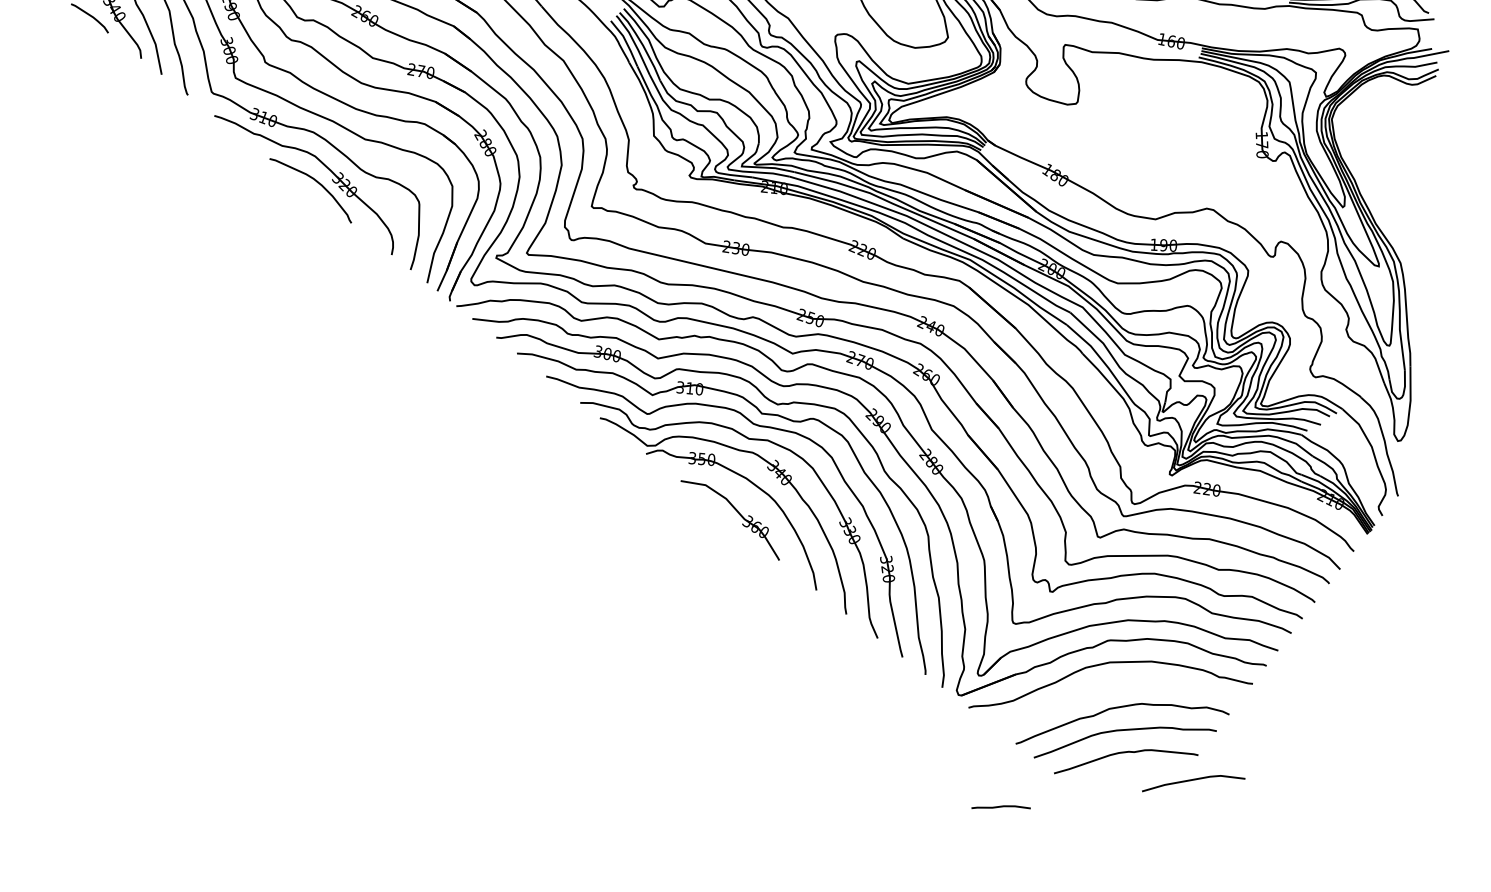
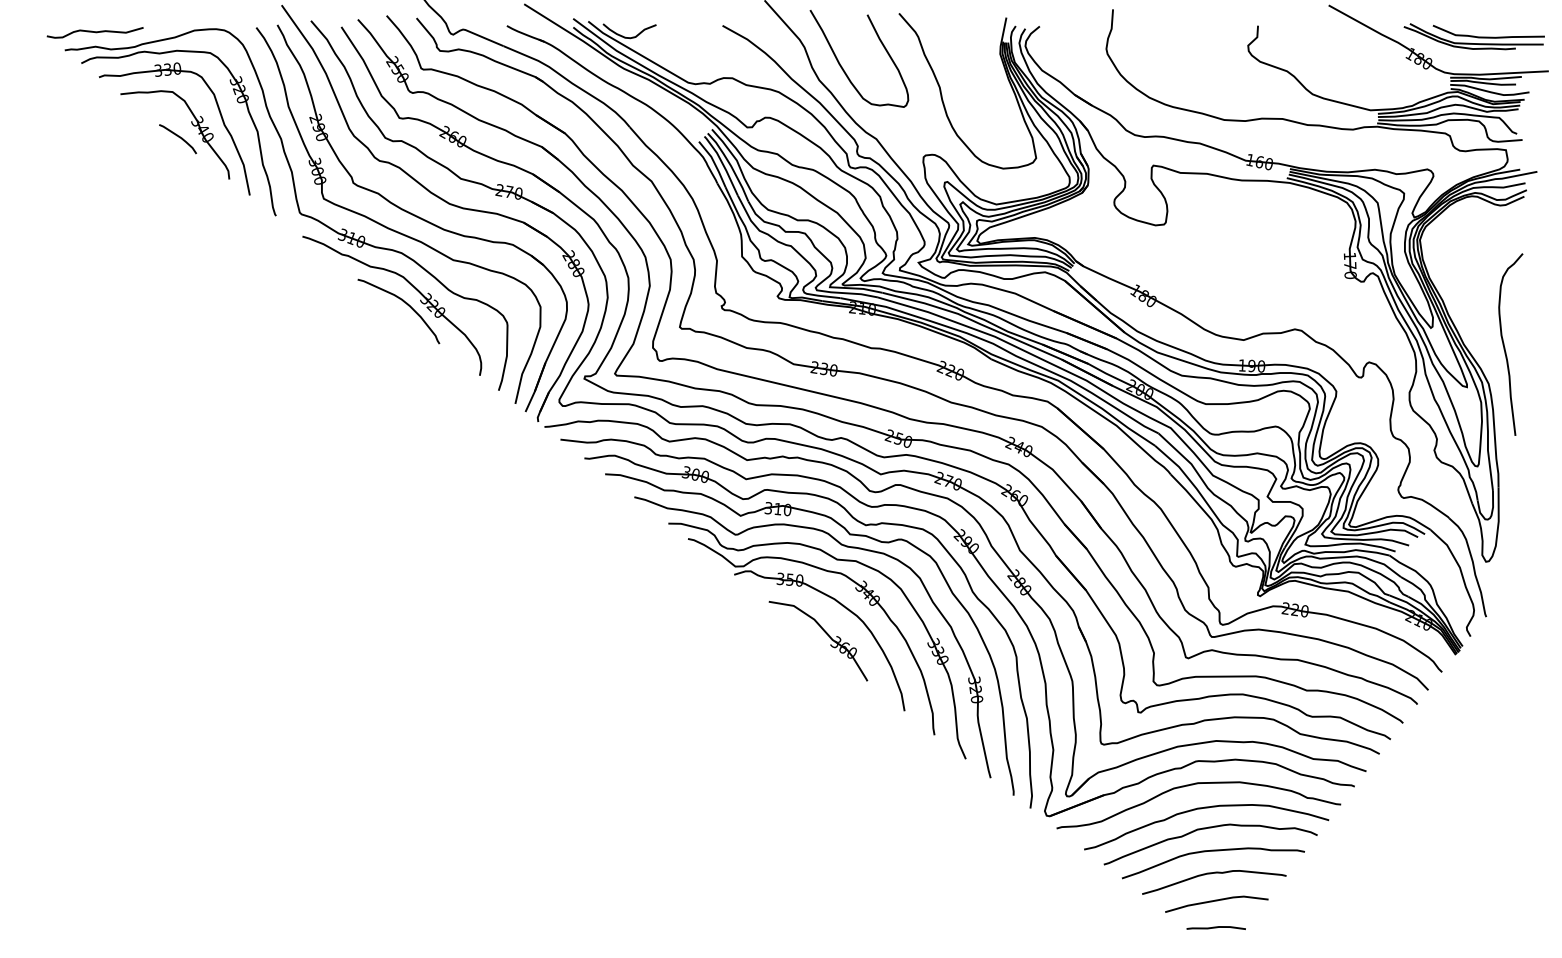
curve: (1417, 226) -> (1505, 347), added
curve: (1113, 688) -> (1201, 809), added
line: (1193, 780) -> (1216, 901), moved
curve: (1000, 806) -> (1215, 927), moved

